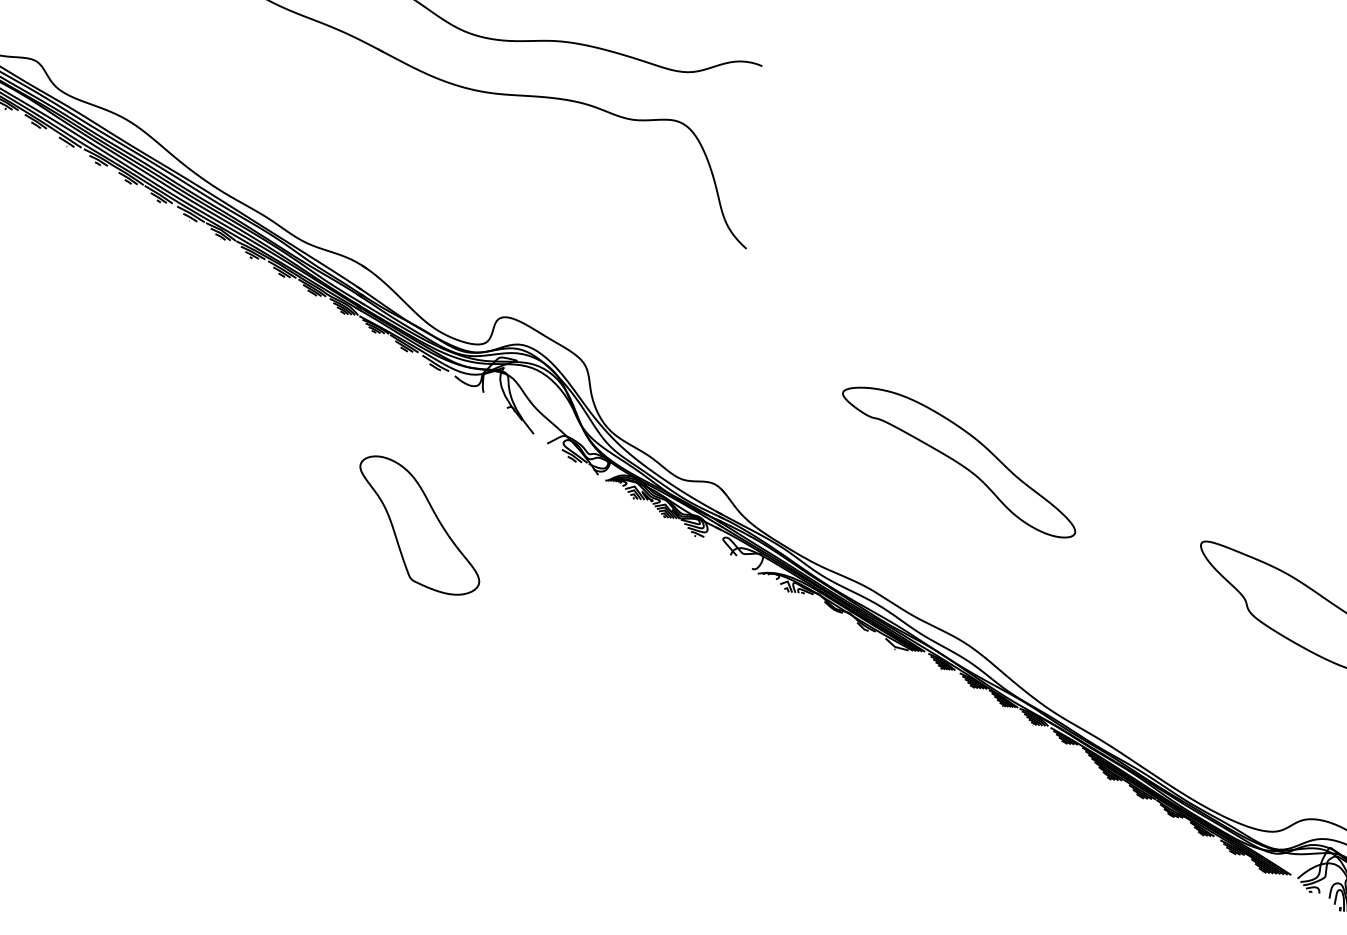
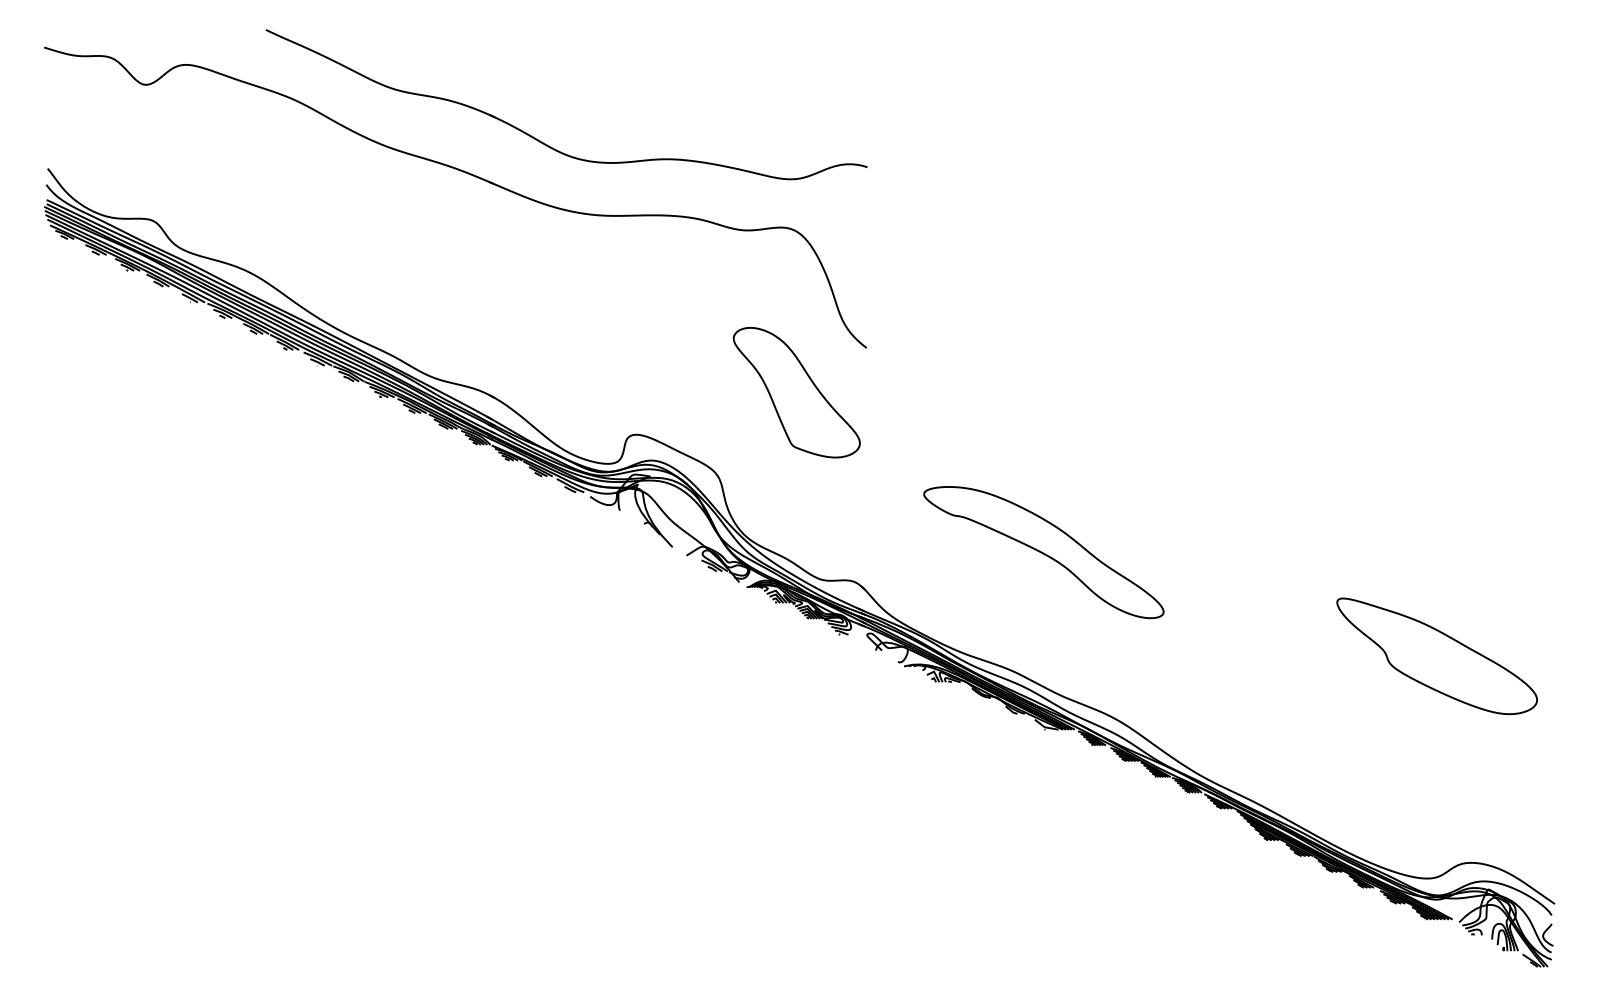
part: (958, 462) -> (1043, 552), moved
part: (419, 525) -> (796, 392), moved

